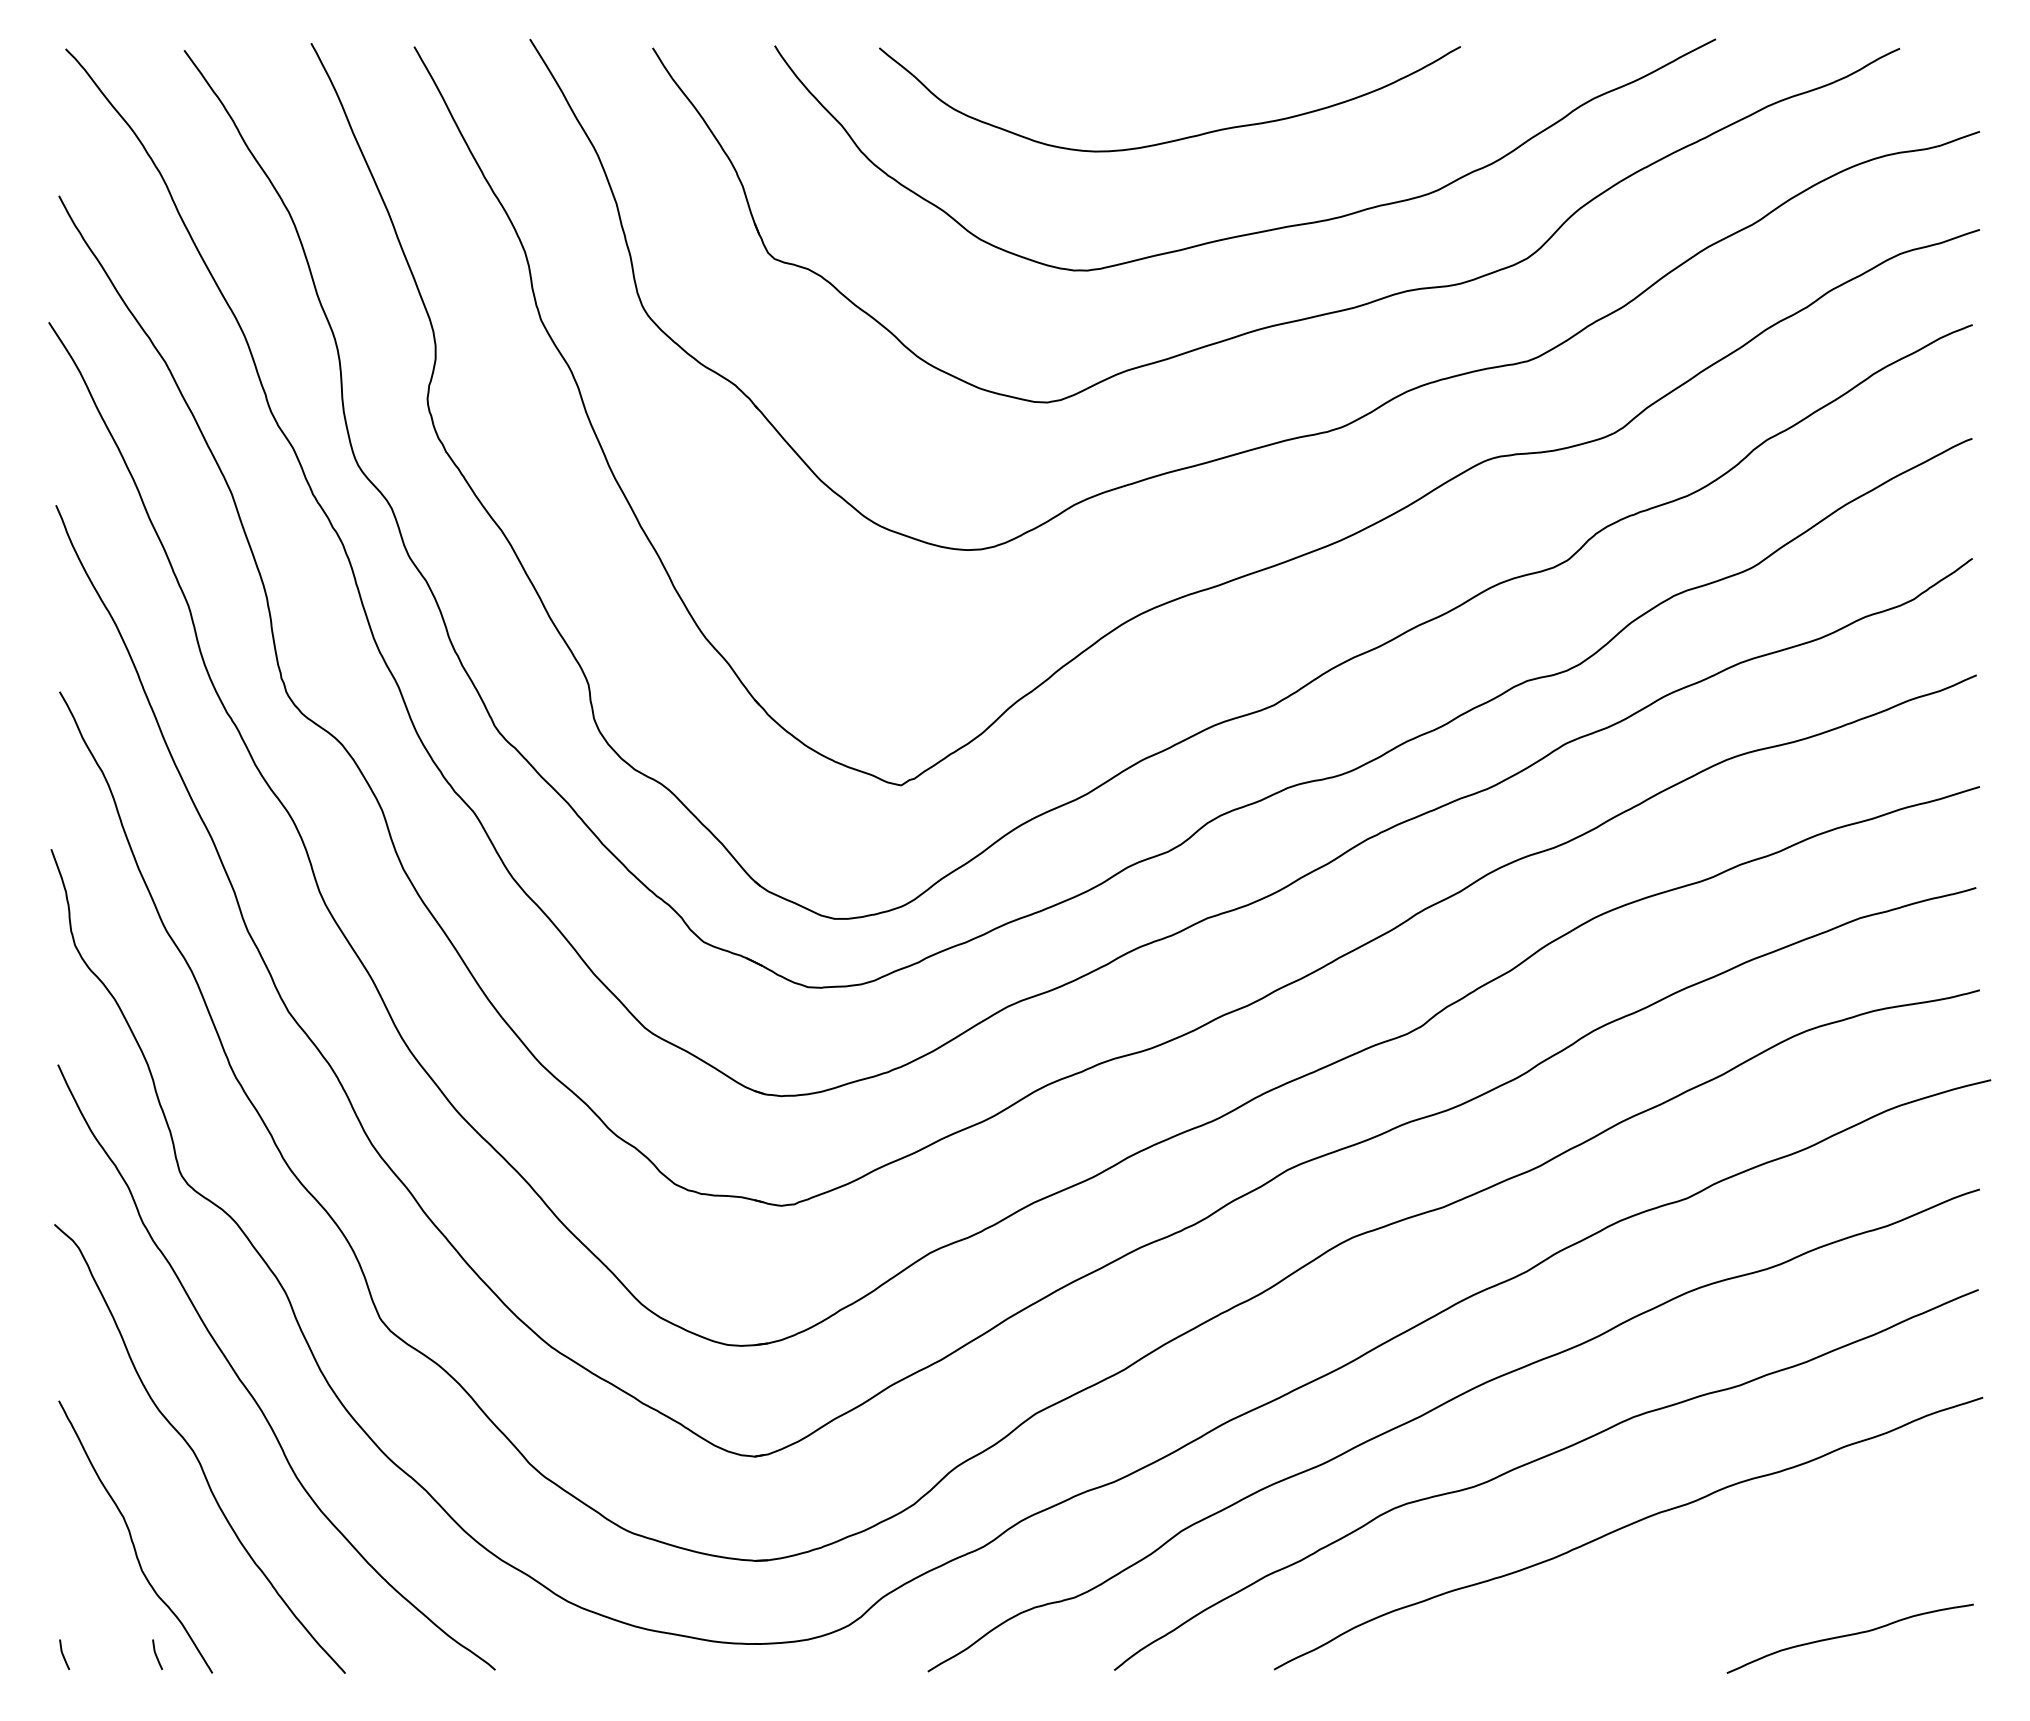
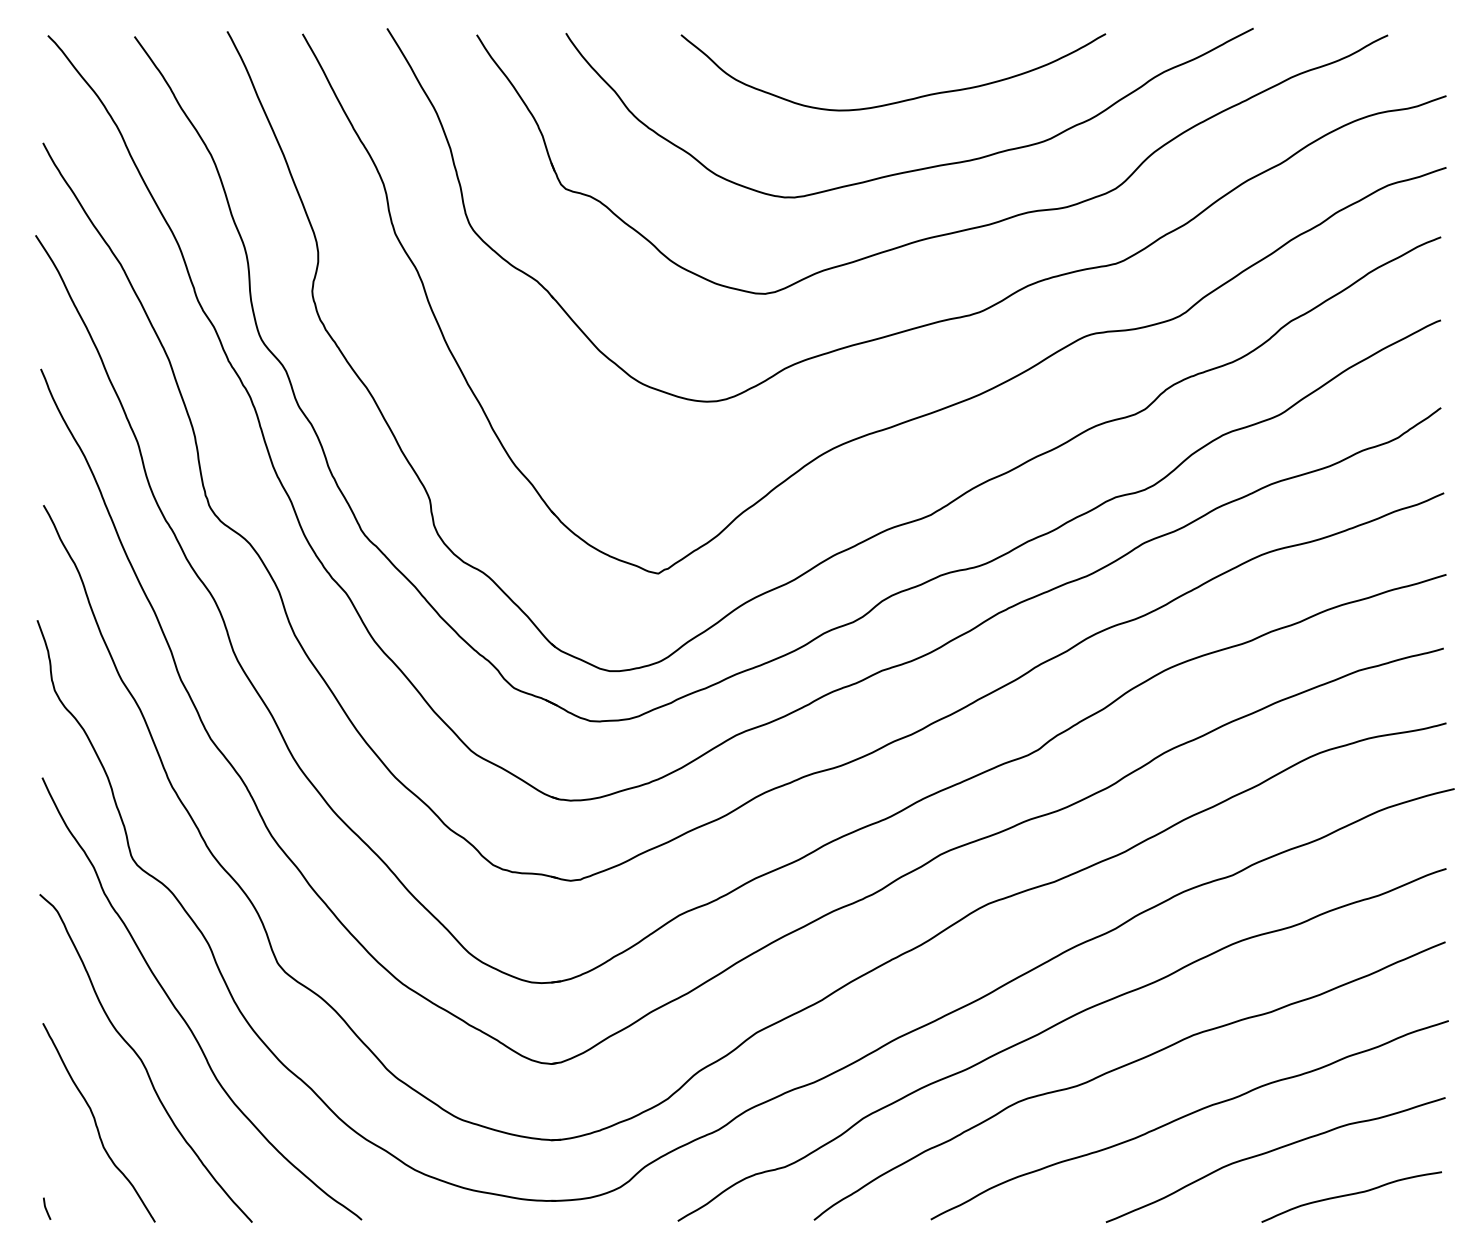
curve: (1179, 138) -> (900, 101), moved
curve: (1741, 1576) -> (1272, 1151), added
line: (156, 1654) -> (114, 1208), removed

